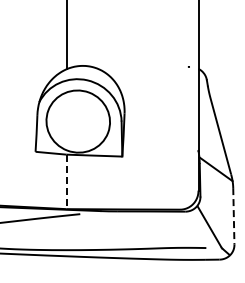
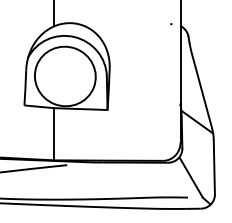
line: (66, 182) -> (54, 134), dashed -> solid
line: (233, 216) -> (214, 167), dashed -> solid

